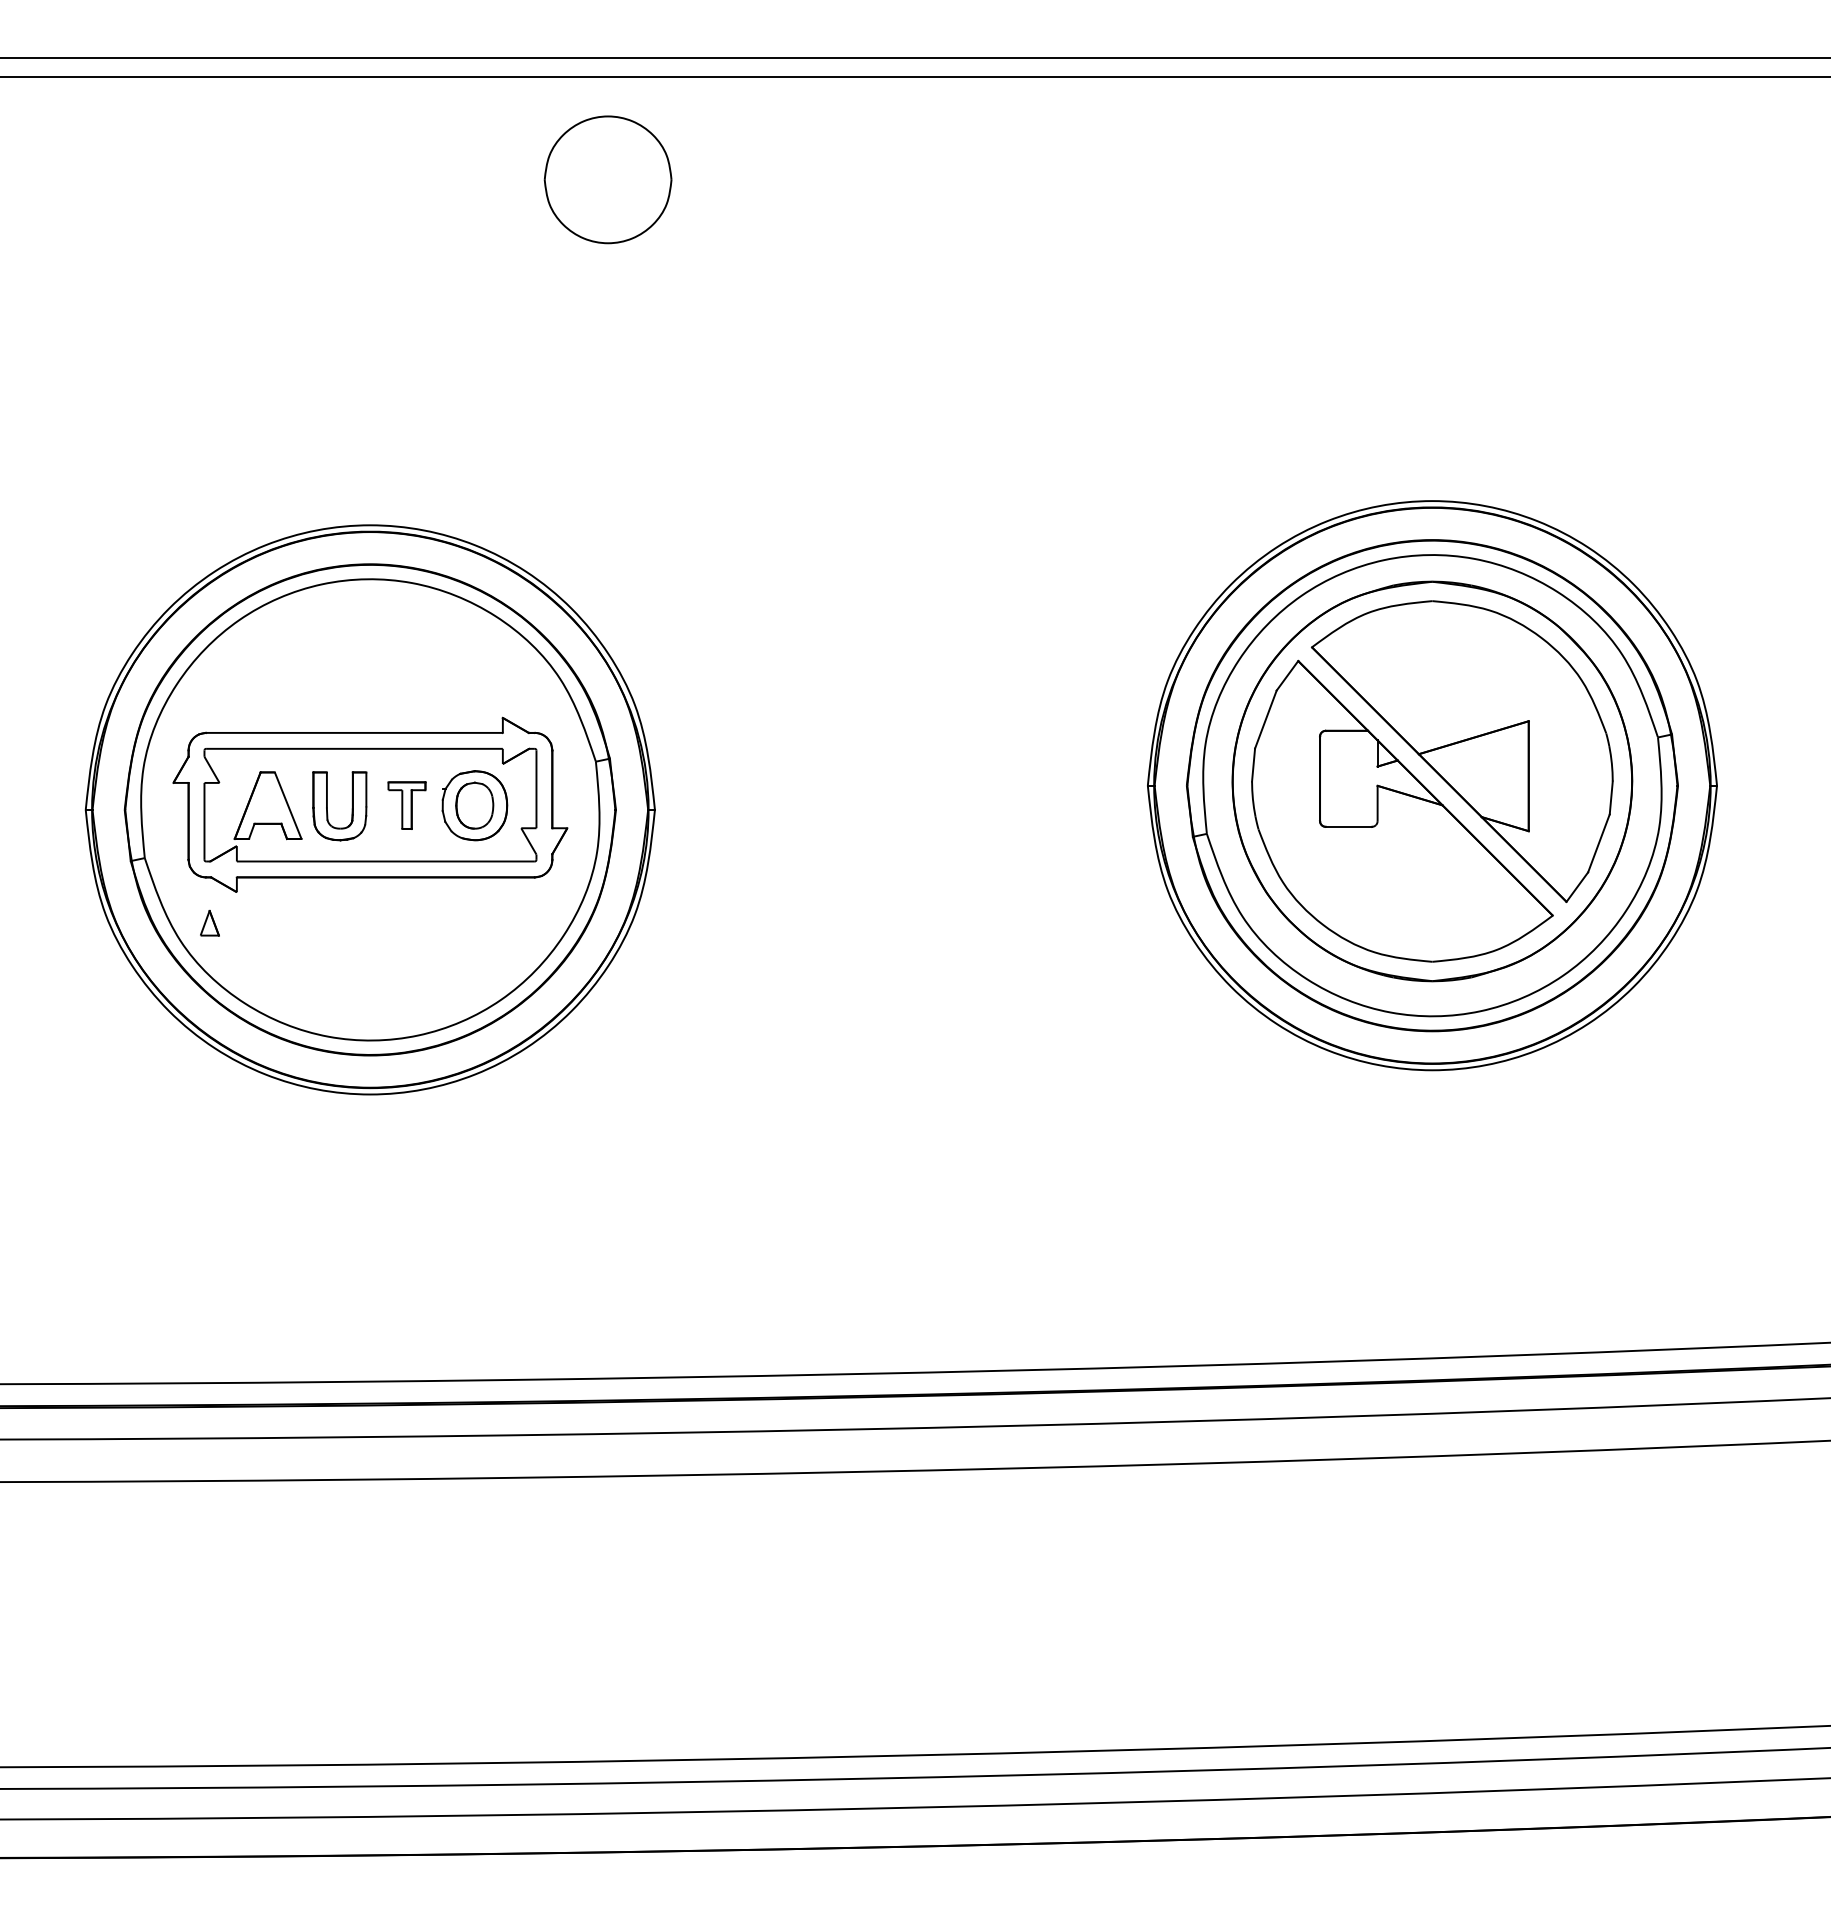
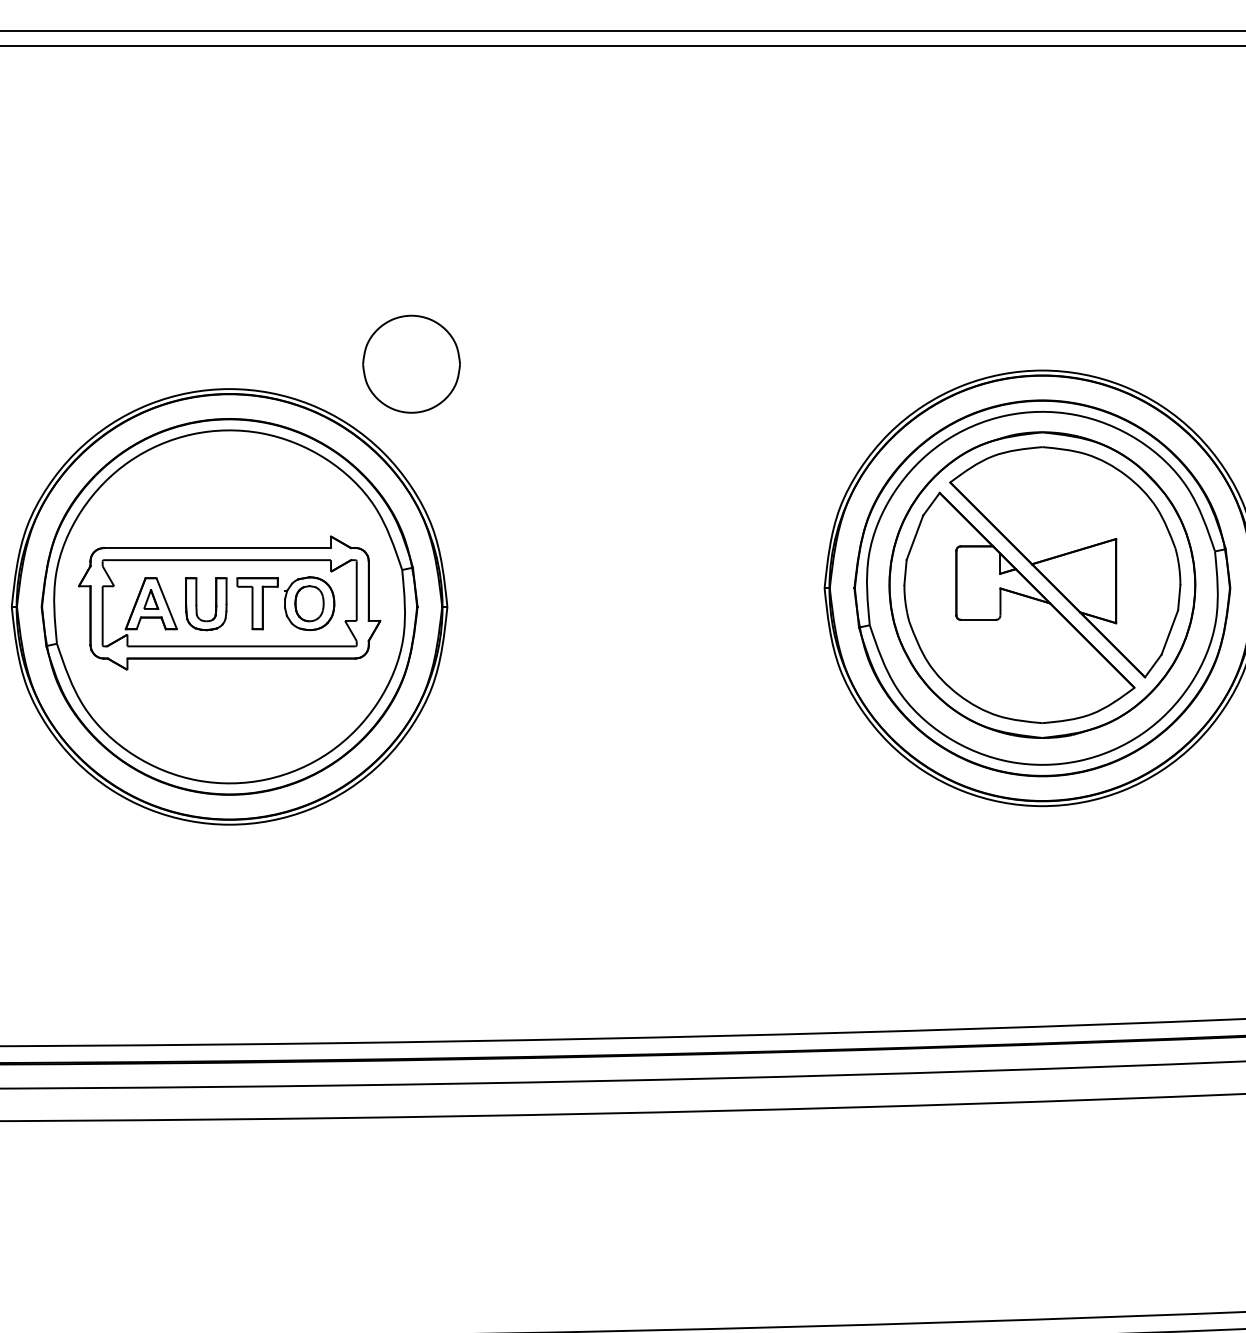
part: (607, 179) -> (411, 363), moved
part: (406, 805) -> (257, 603), size x1.43
part: (209, 922) -> (150, 598), moved

